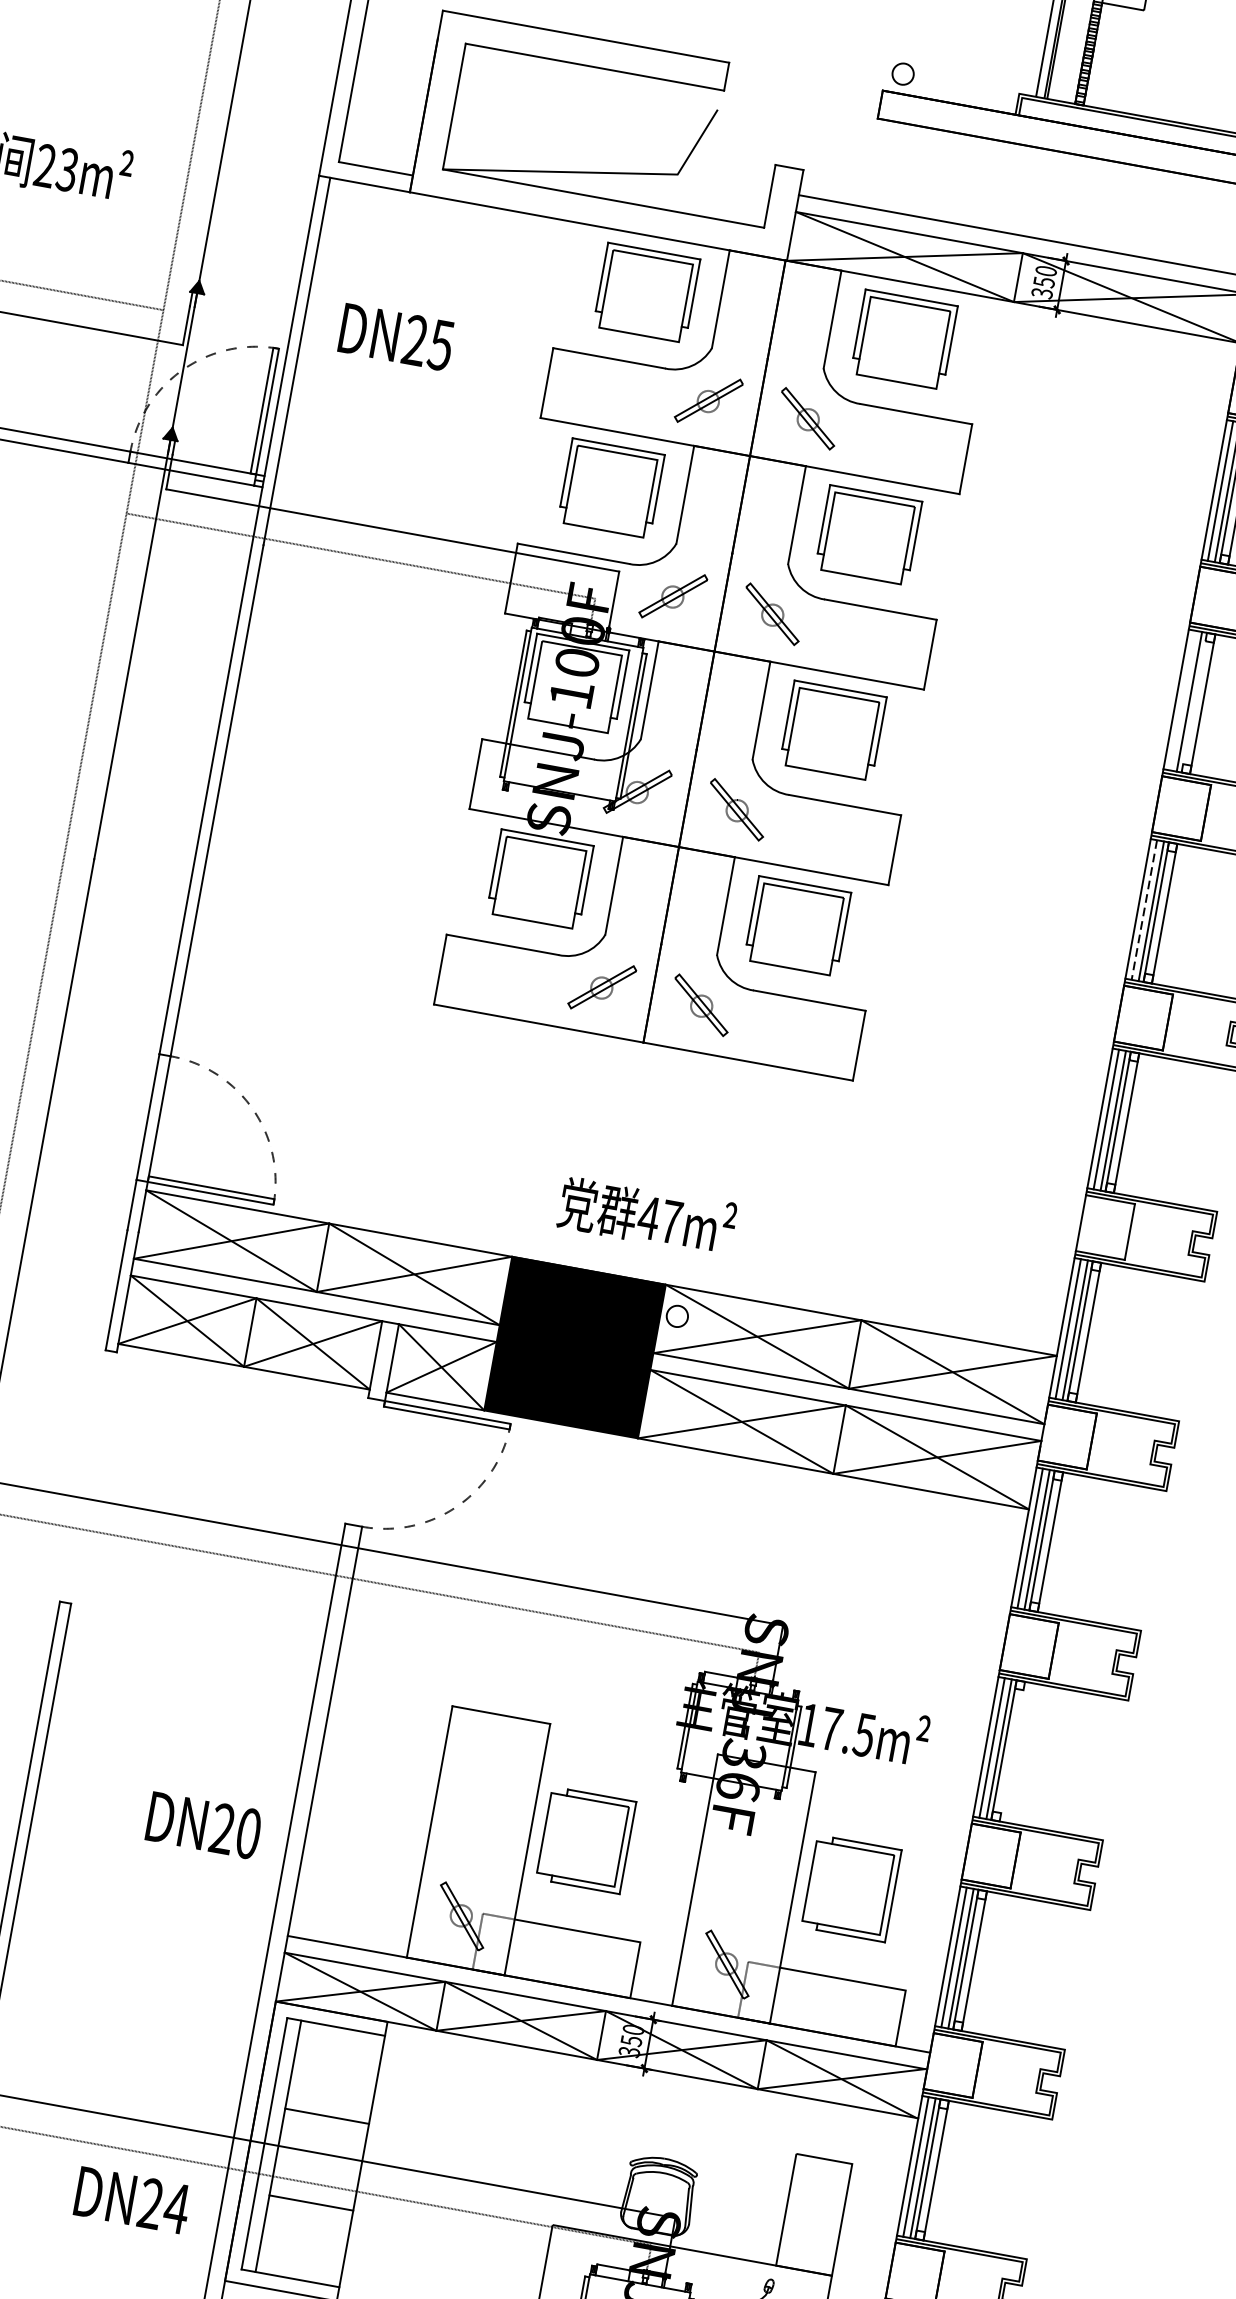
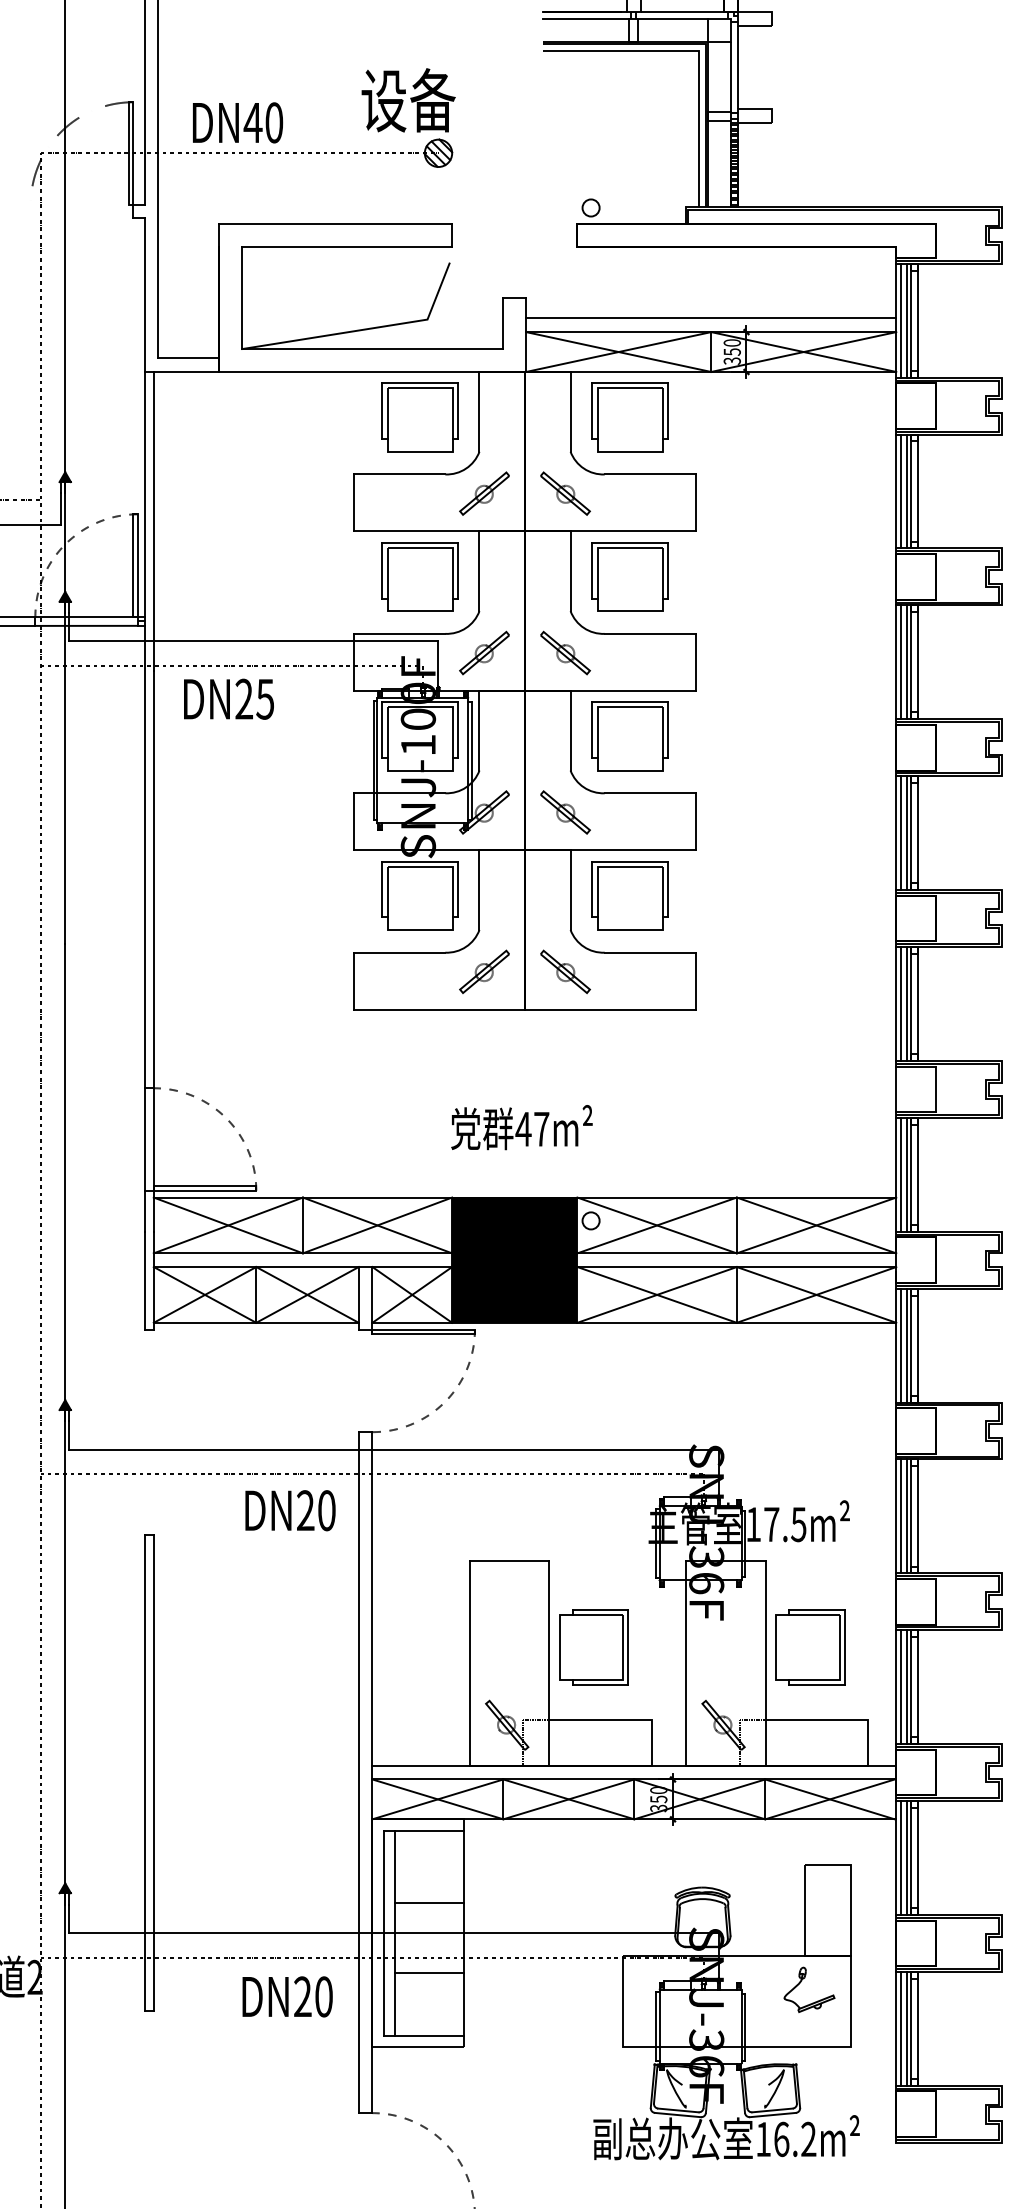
text: (396, 336) -> (228, 698), moved
line: (1182, 700) -> (901, 662), added
line: (1194, 702) -> (911, 662), added
line: (1144, 910) -> (901, 833), dashed -> solid
text: (646, 1215) -> (521, 1127), moved
line: (1011, 1751) -> (917, 1516), added
text: (204, 1825) -> (290, 1510), moved
text: (176, 2207) -> (323, 1996), DN24 -> DN20

